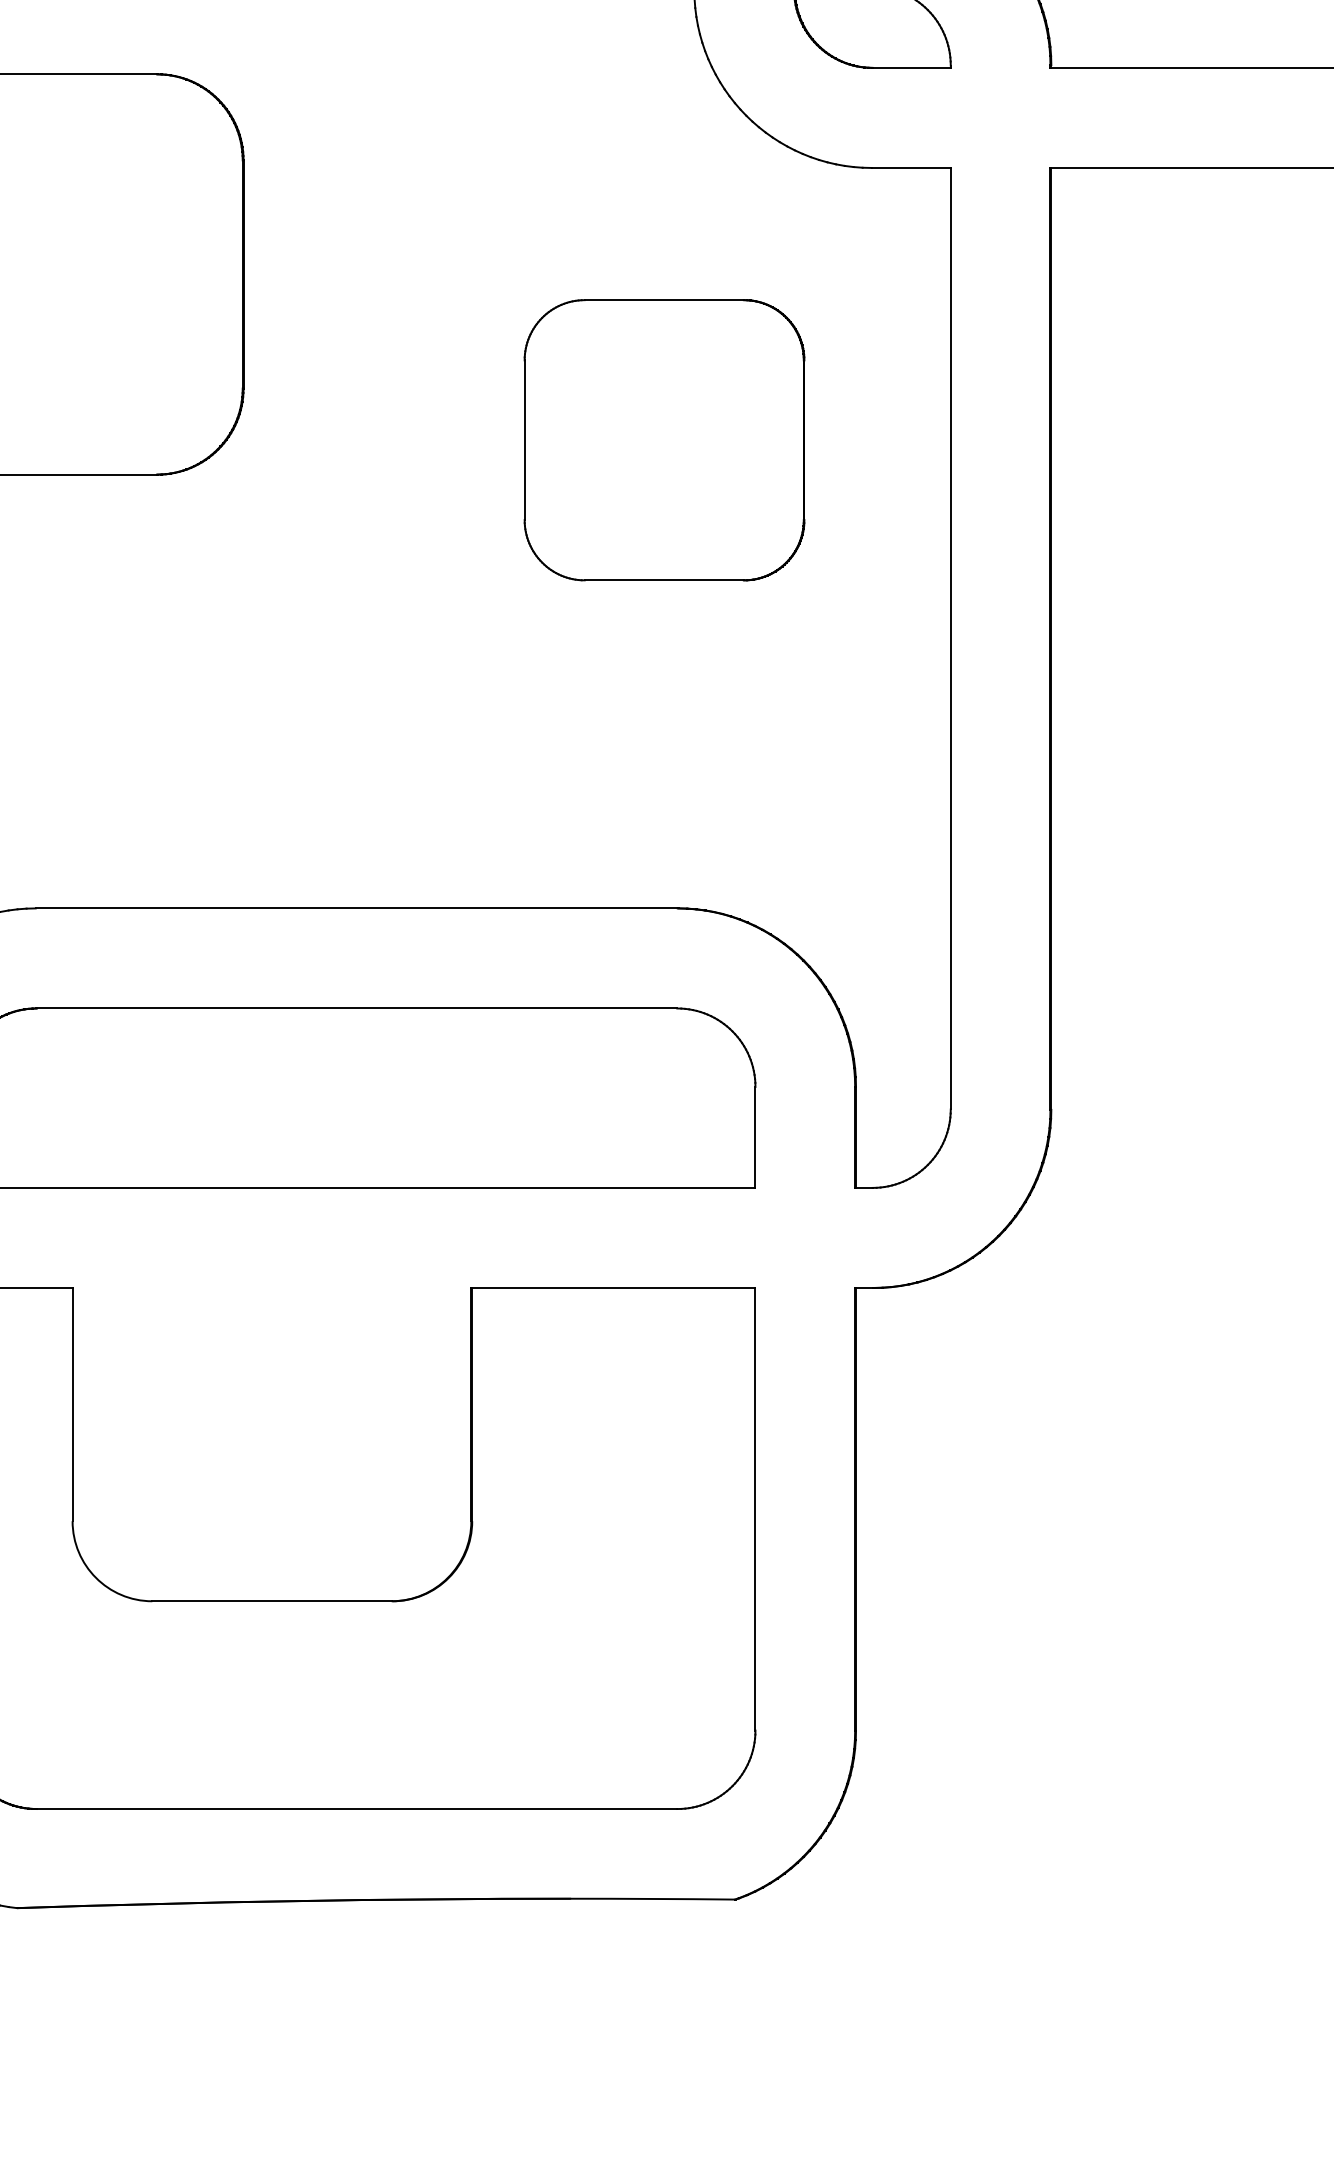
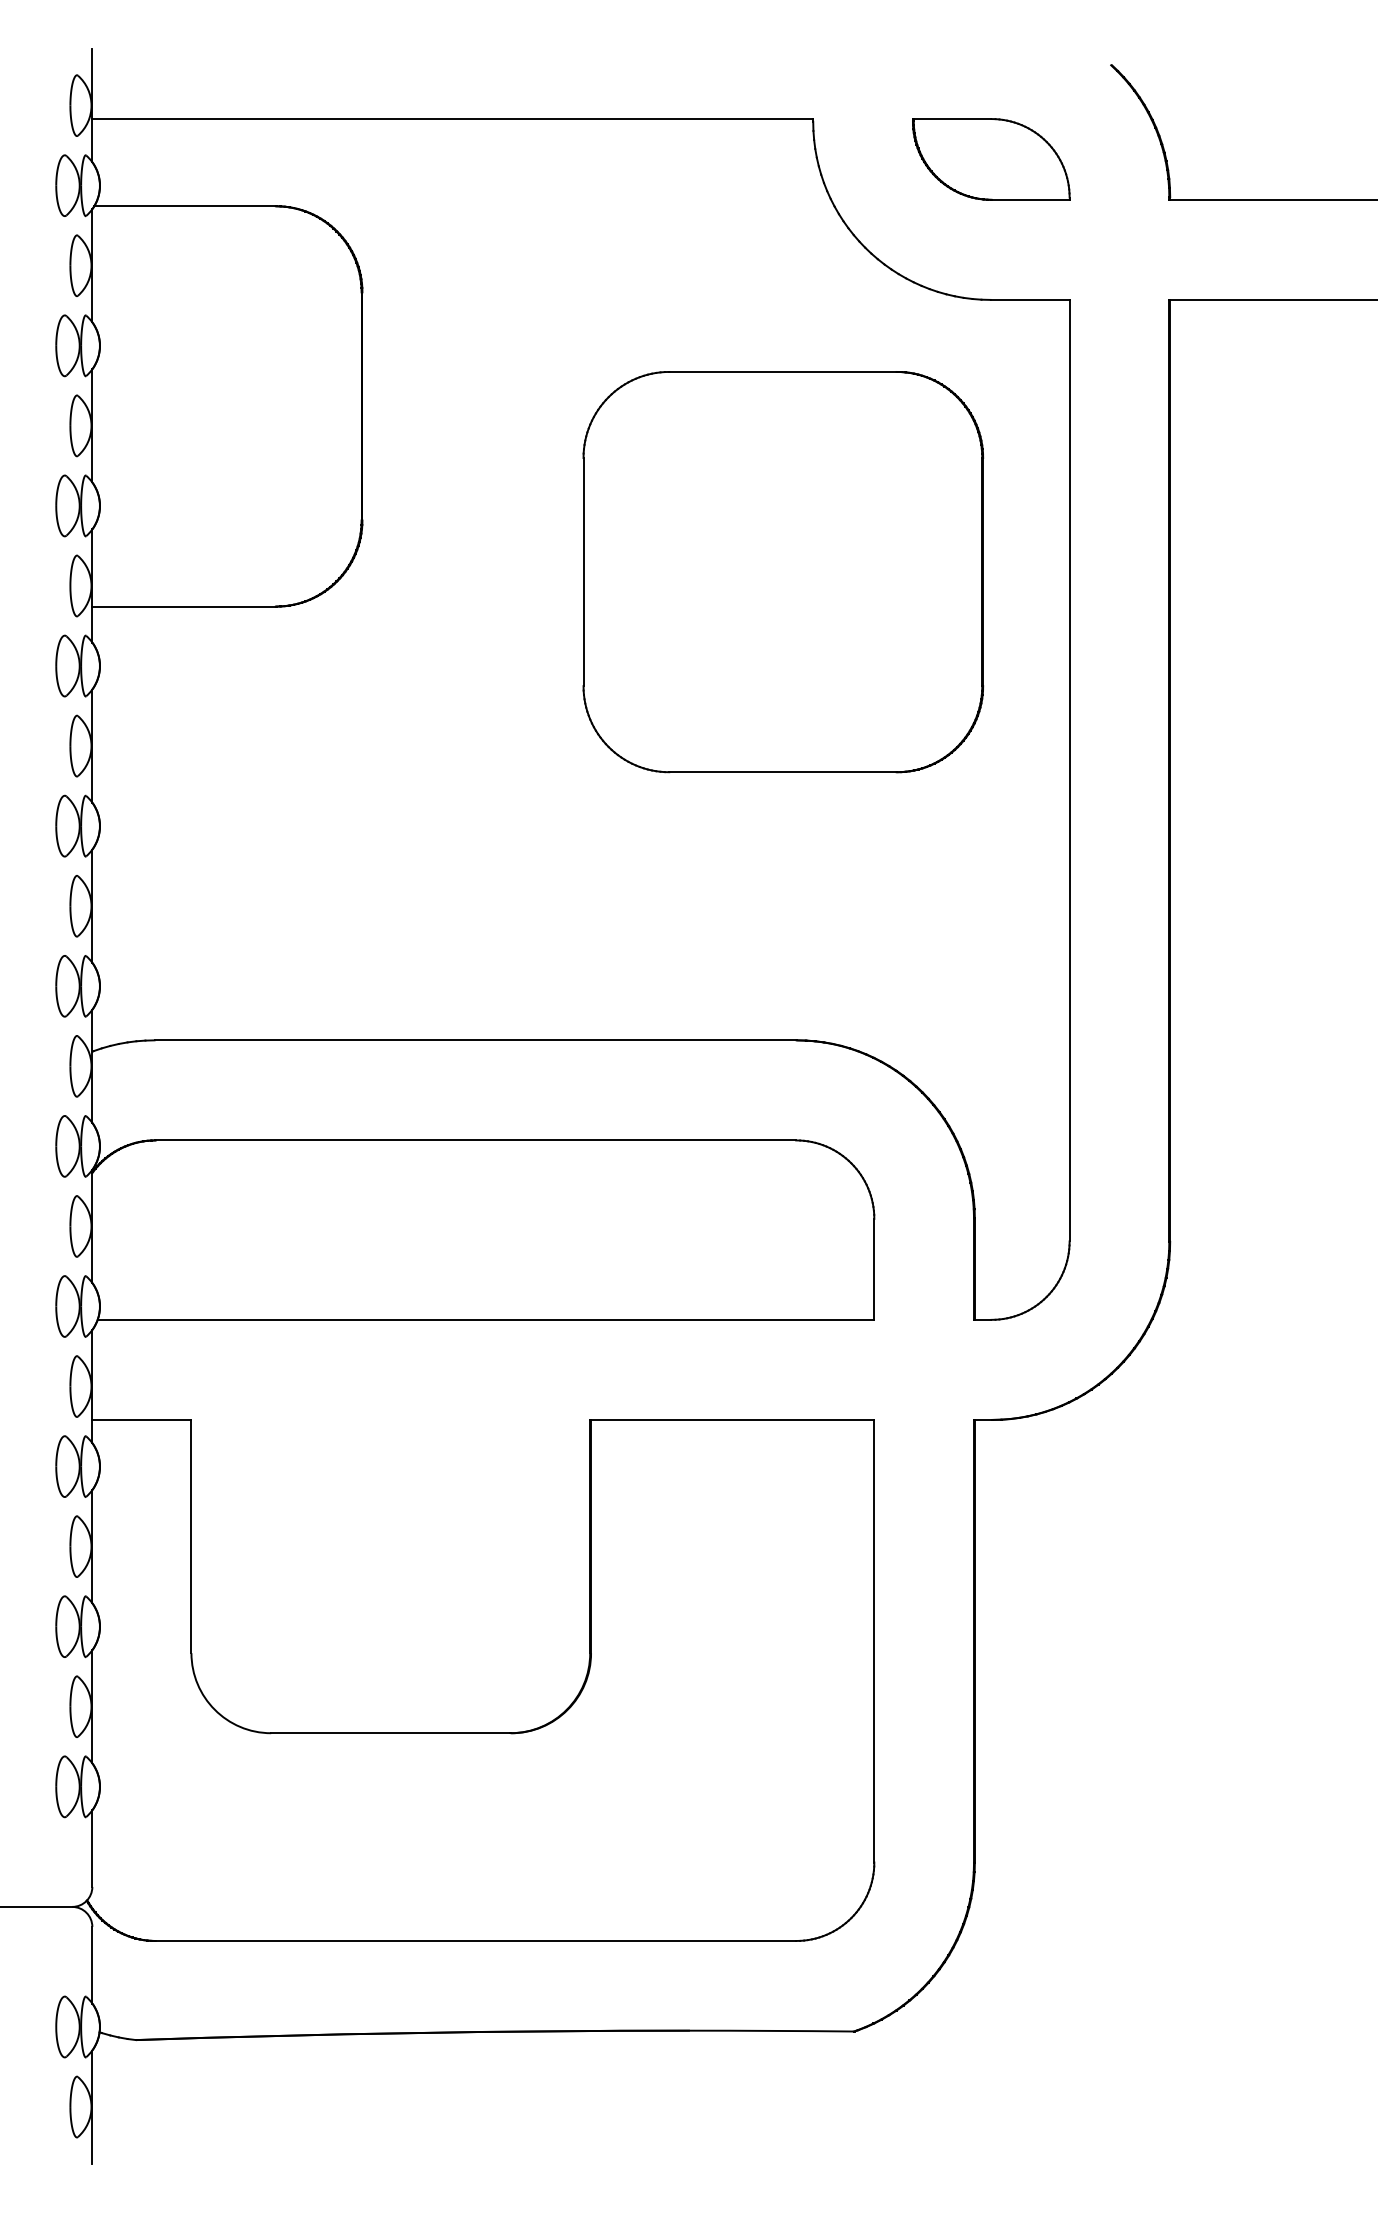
part: (664, 440) -> (783, 572), size x1.43

